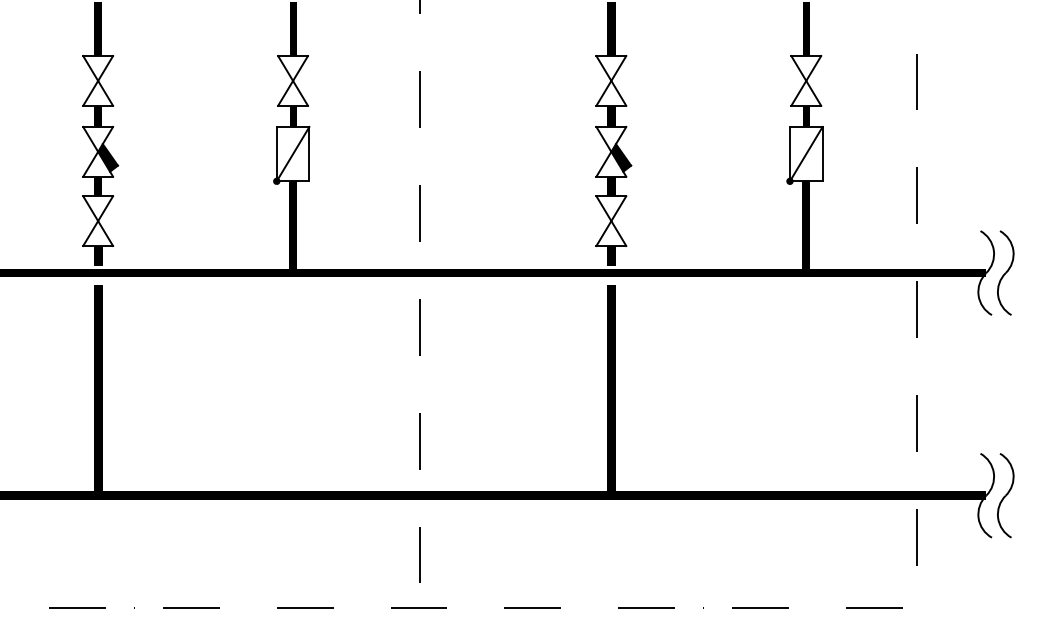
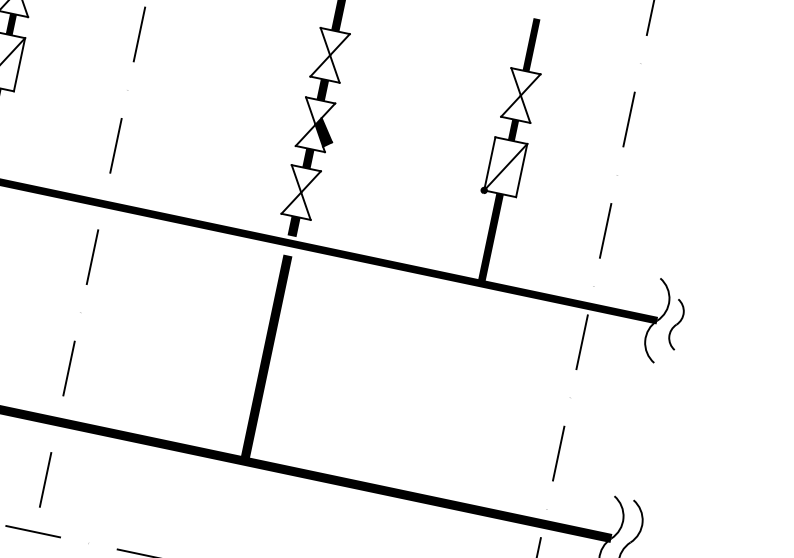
part: (1005, 272) -> (676, 324), size x0.6

